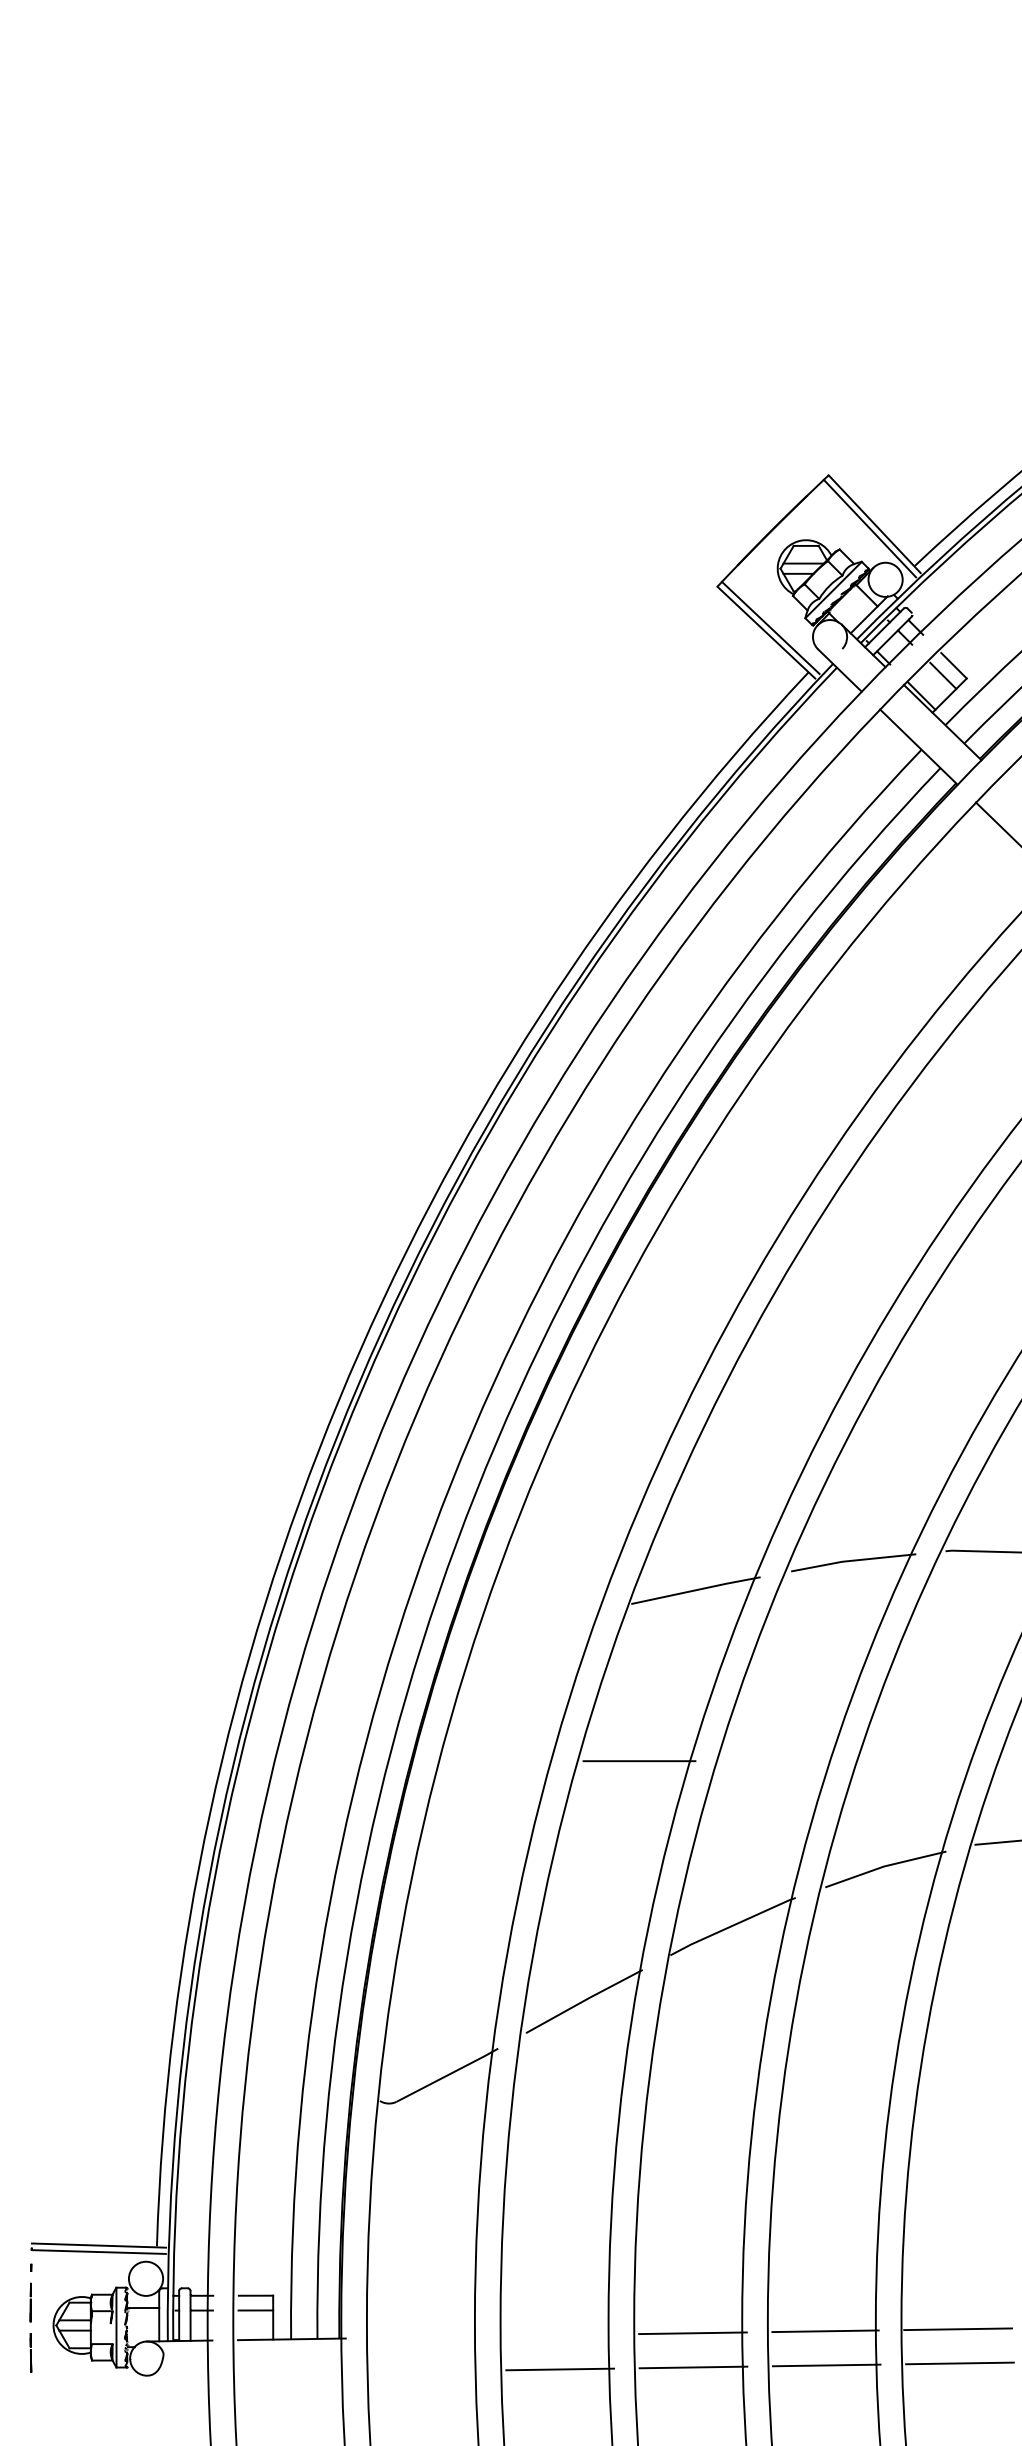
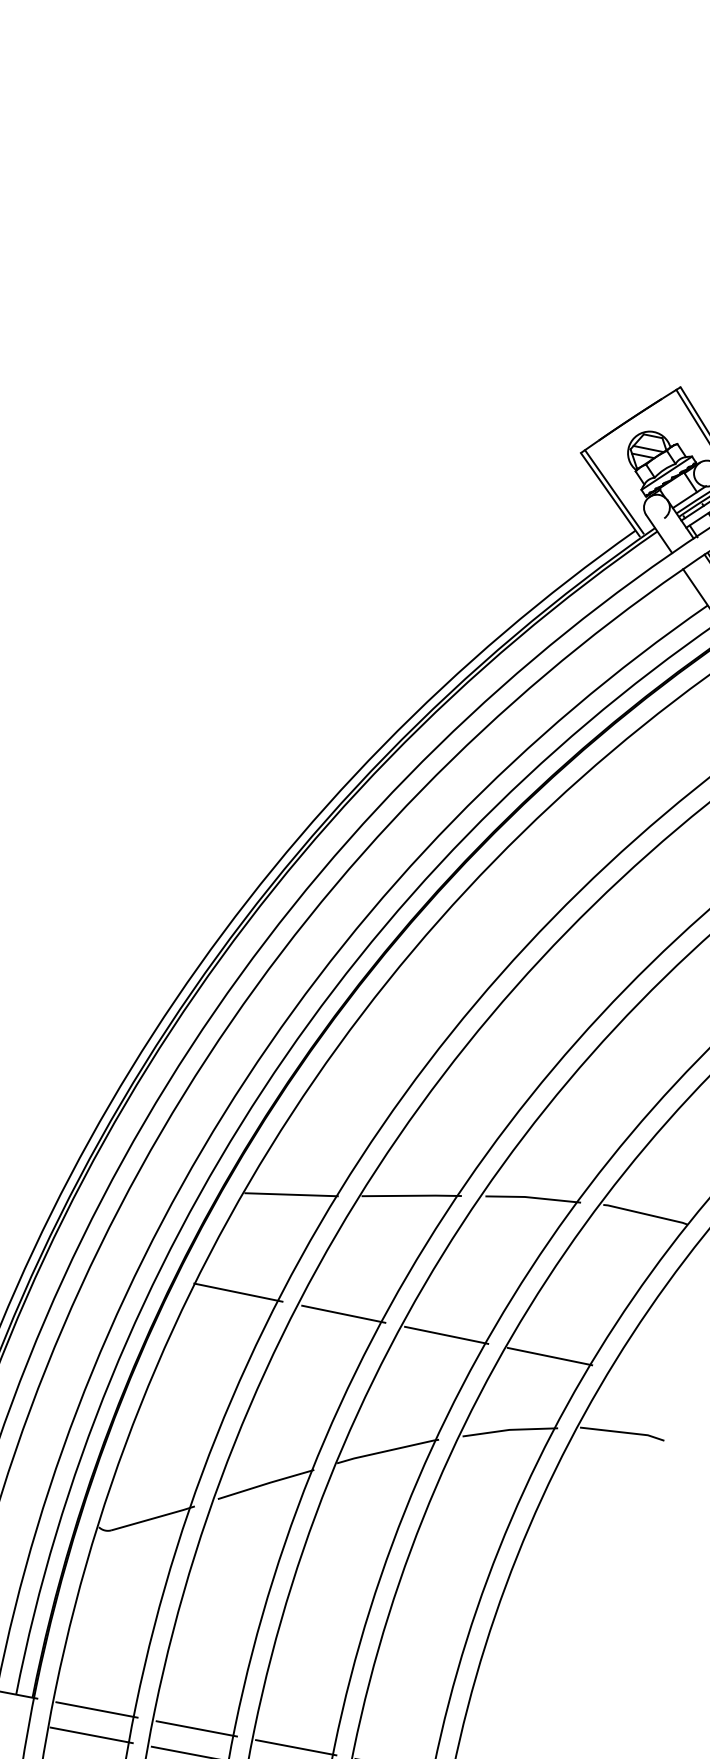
line: (540, 1620) -> (291, 1194), added
line: (497, 1761) -> (238, 1292), added
line: (777, 1761) -> (446, 1335), added
line: (916, 1761) -> (549, 1356), added
line: (559, 2335) -> (196, 1729), added
line: (425, 2337) -> (96, 1710), added
line: (425, 2371) -> (91, 1735), added

